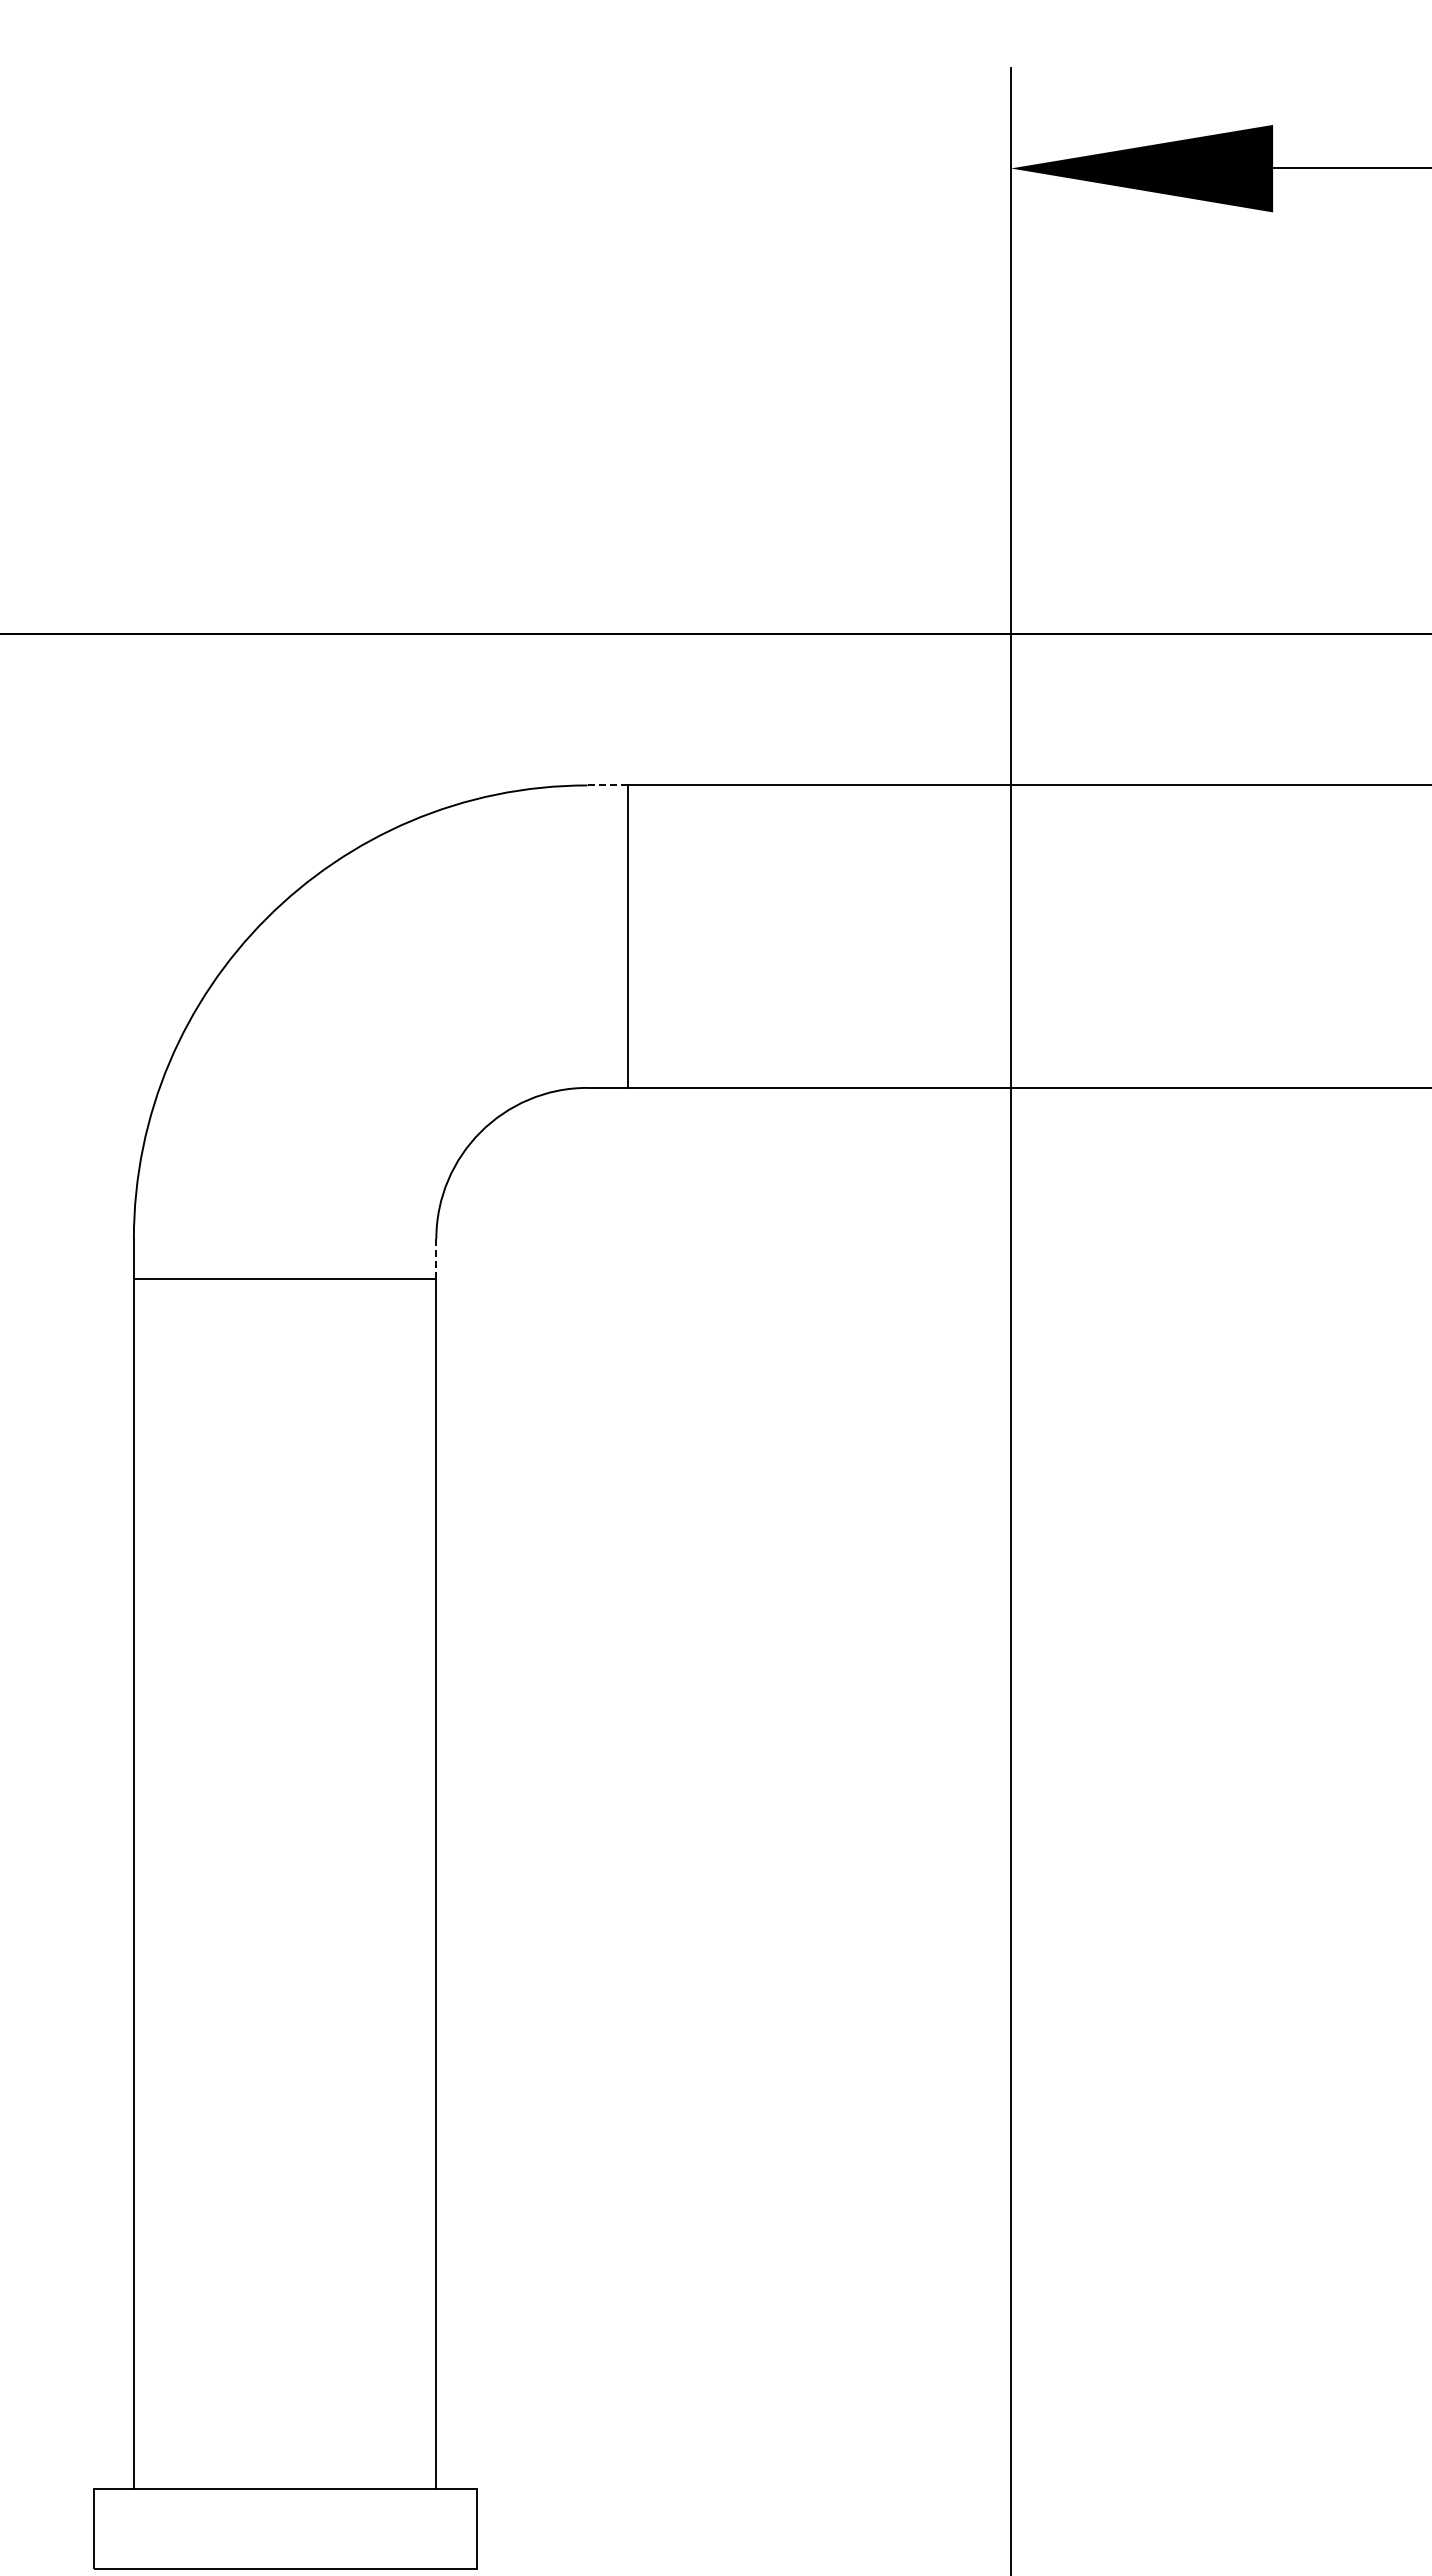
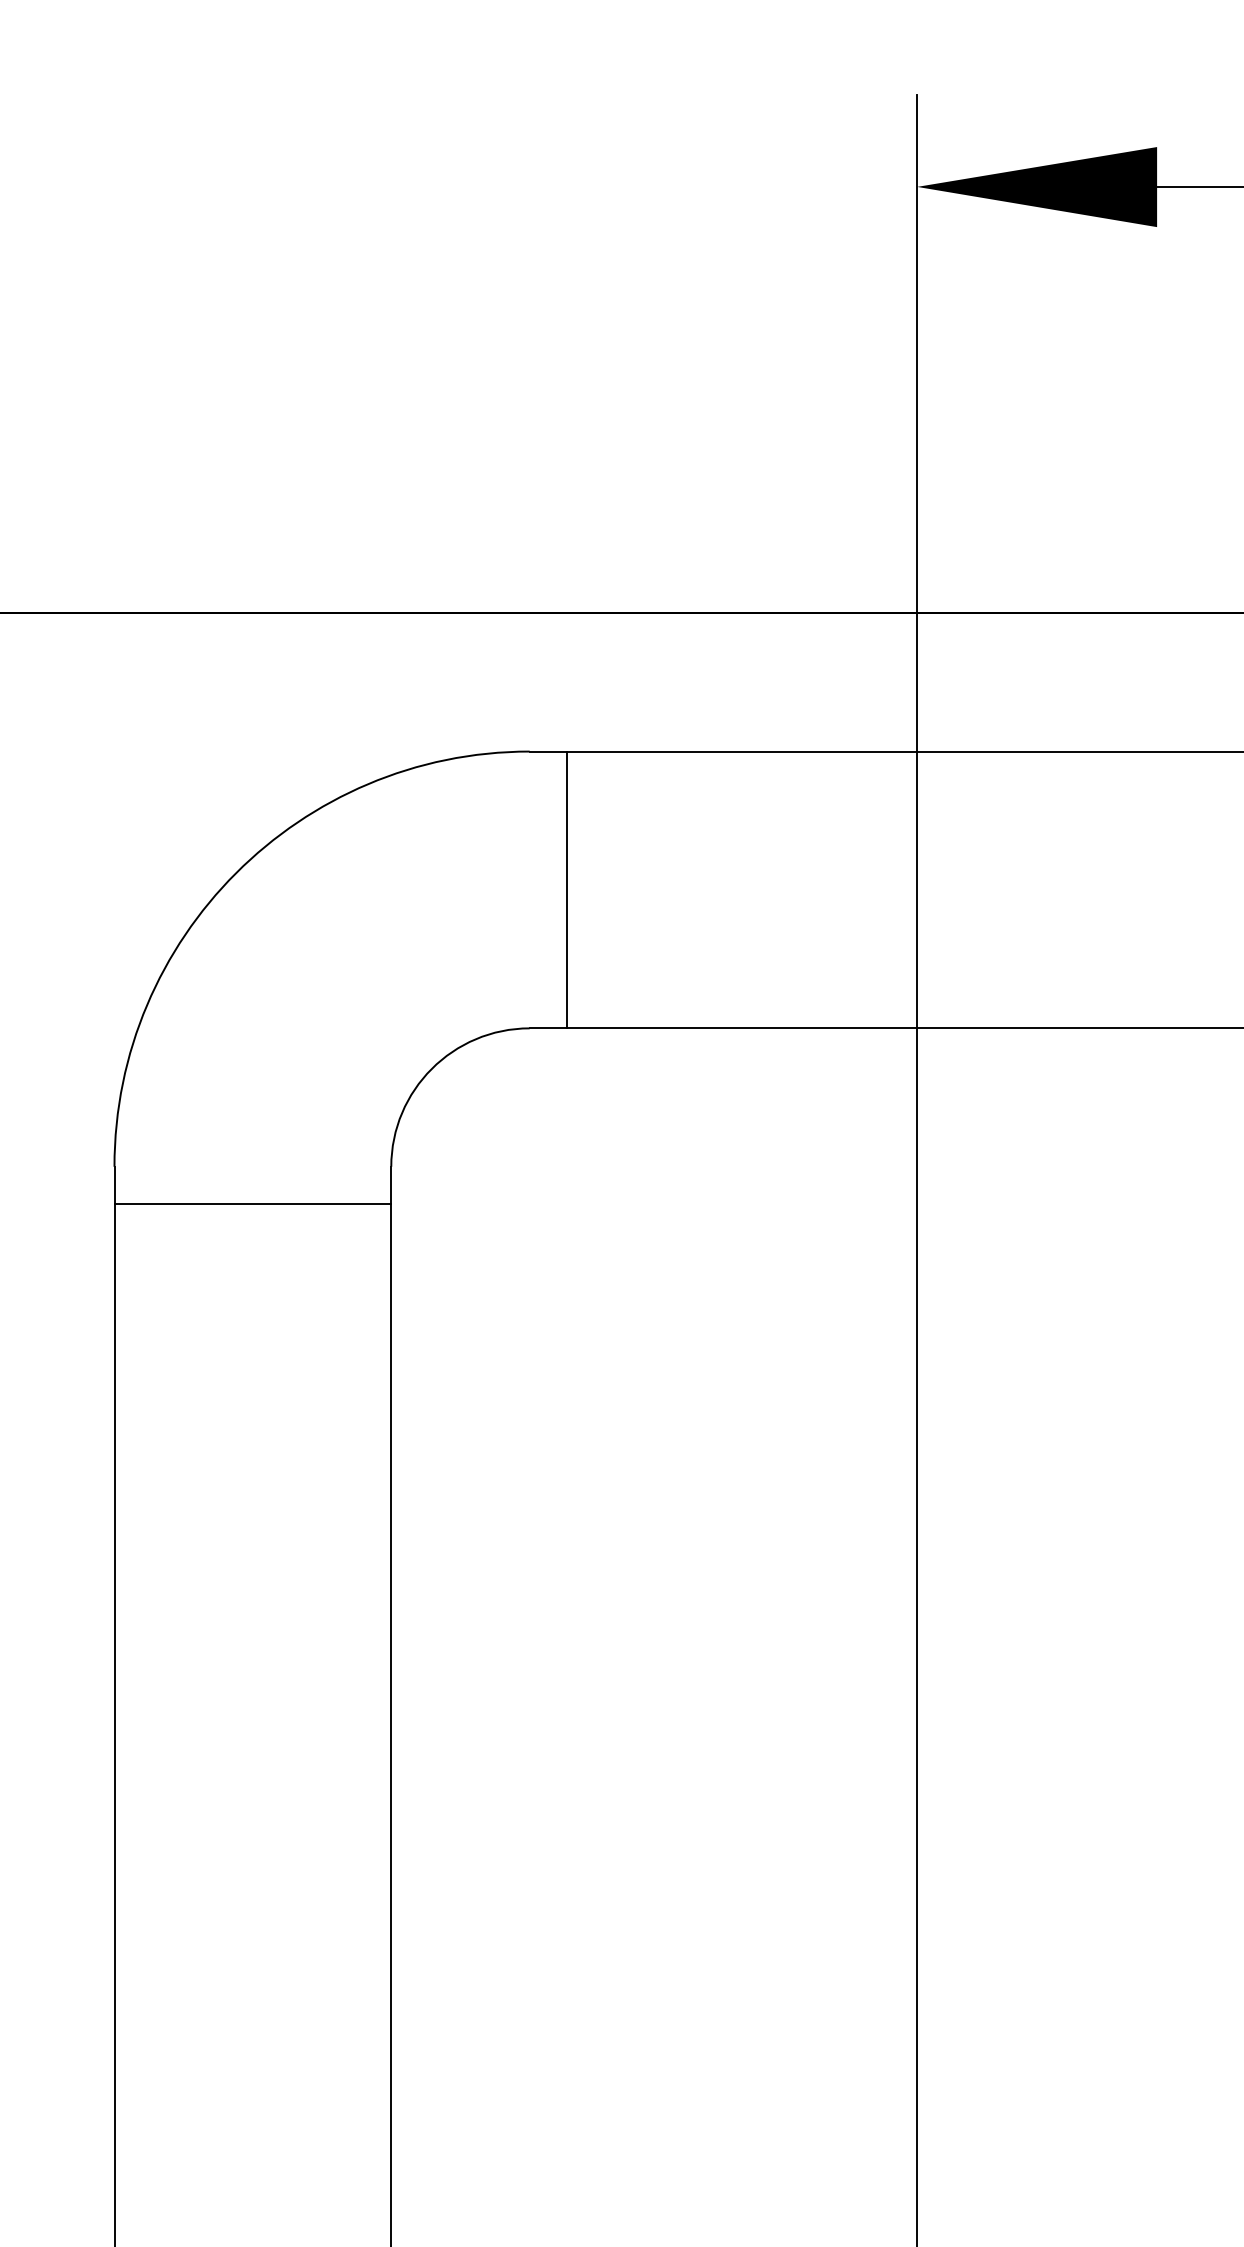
line: (608, 785) -> (548, 751), dashed -> solid
line: (436, 1259) -> (391, 1185), dashed -> solid

